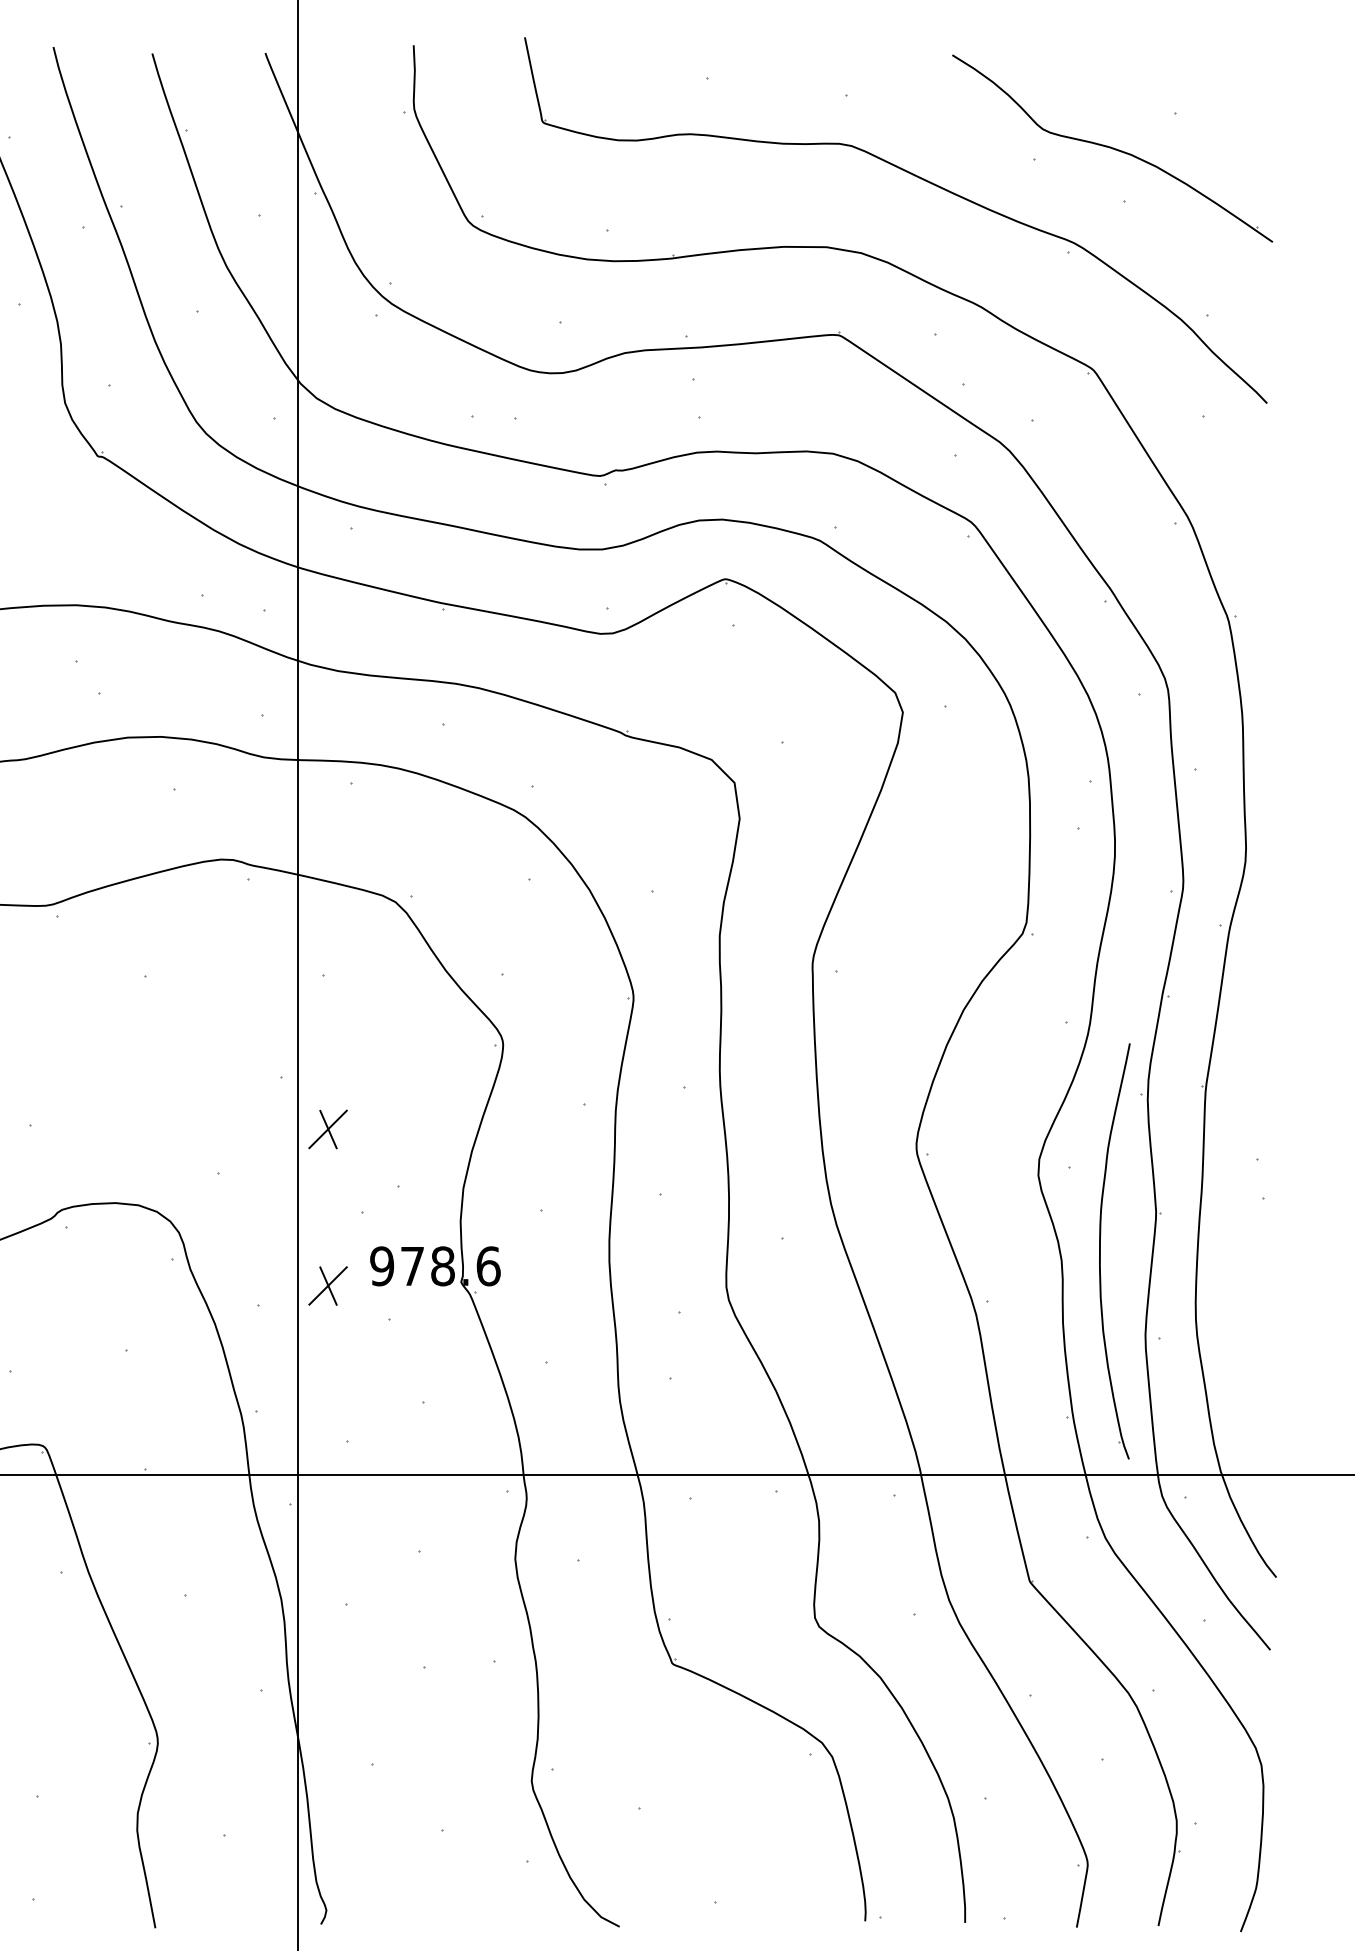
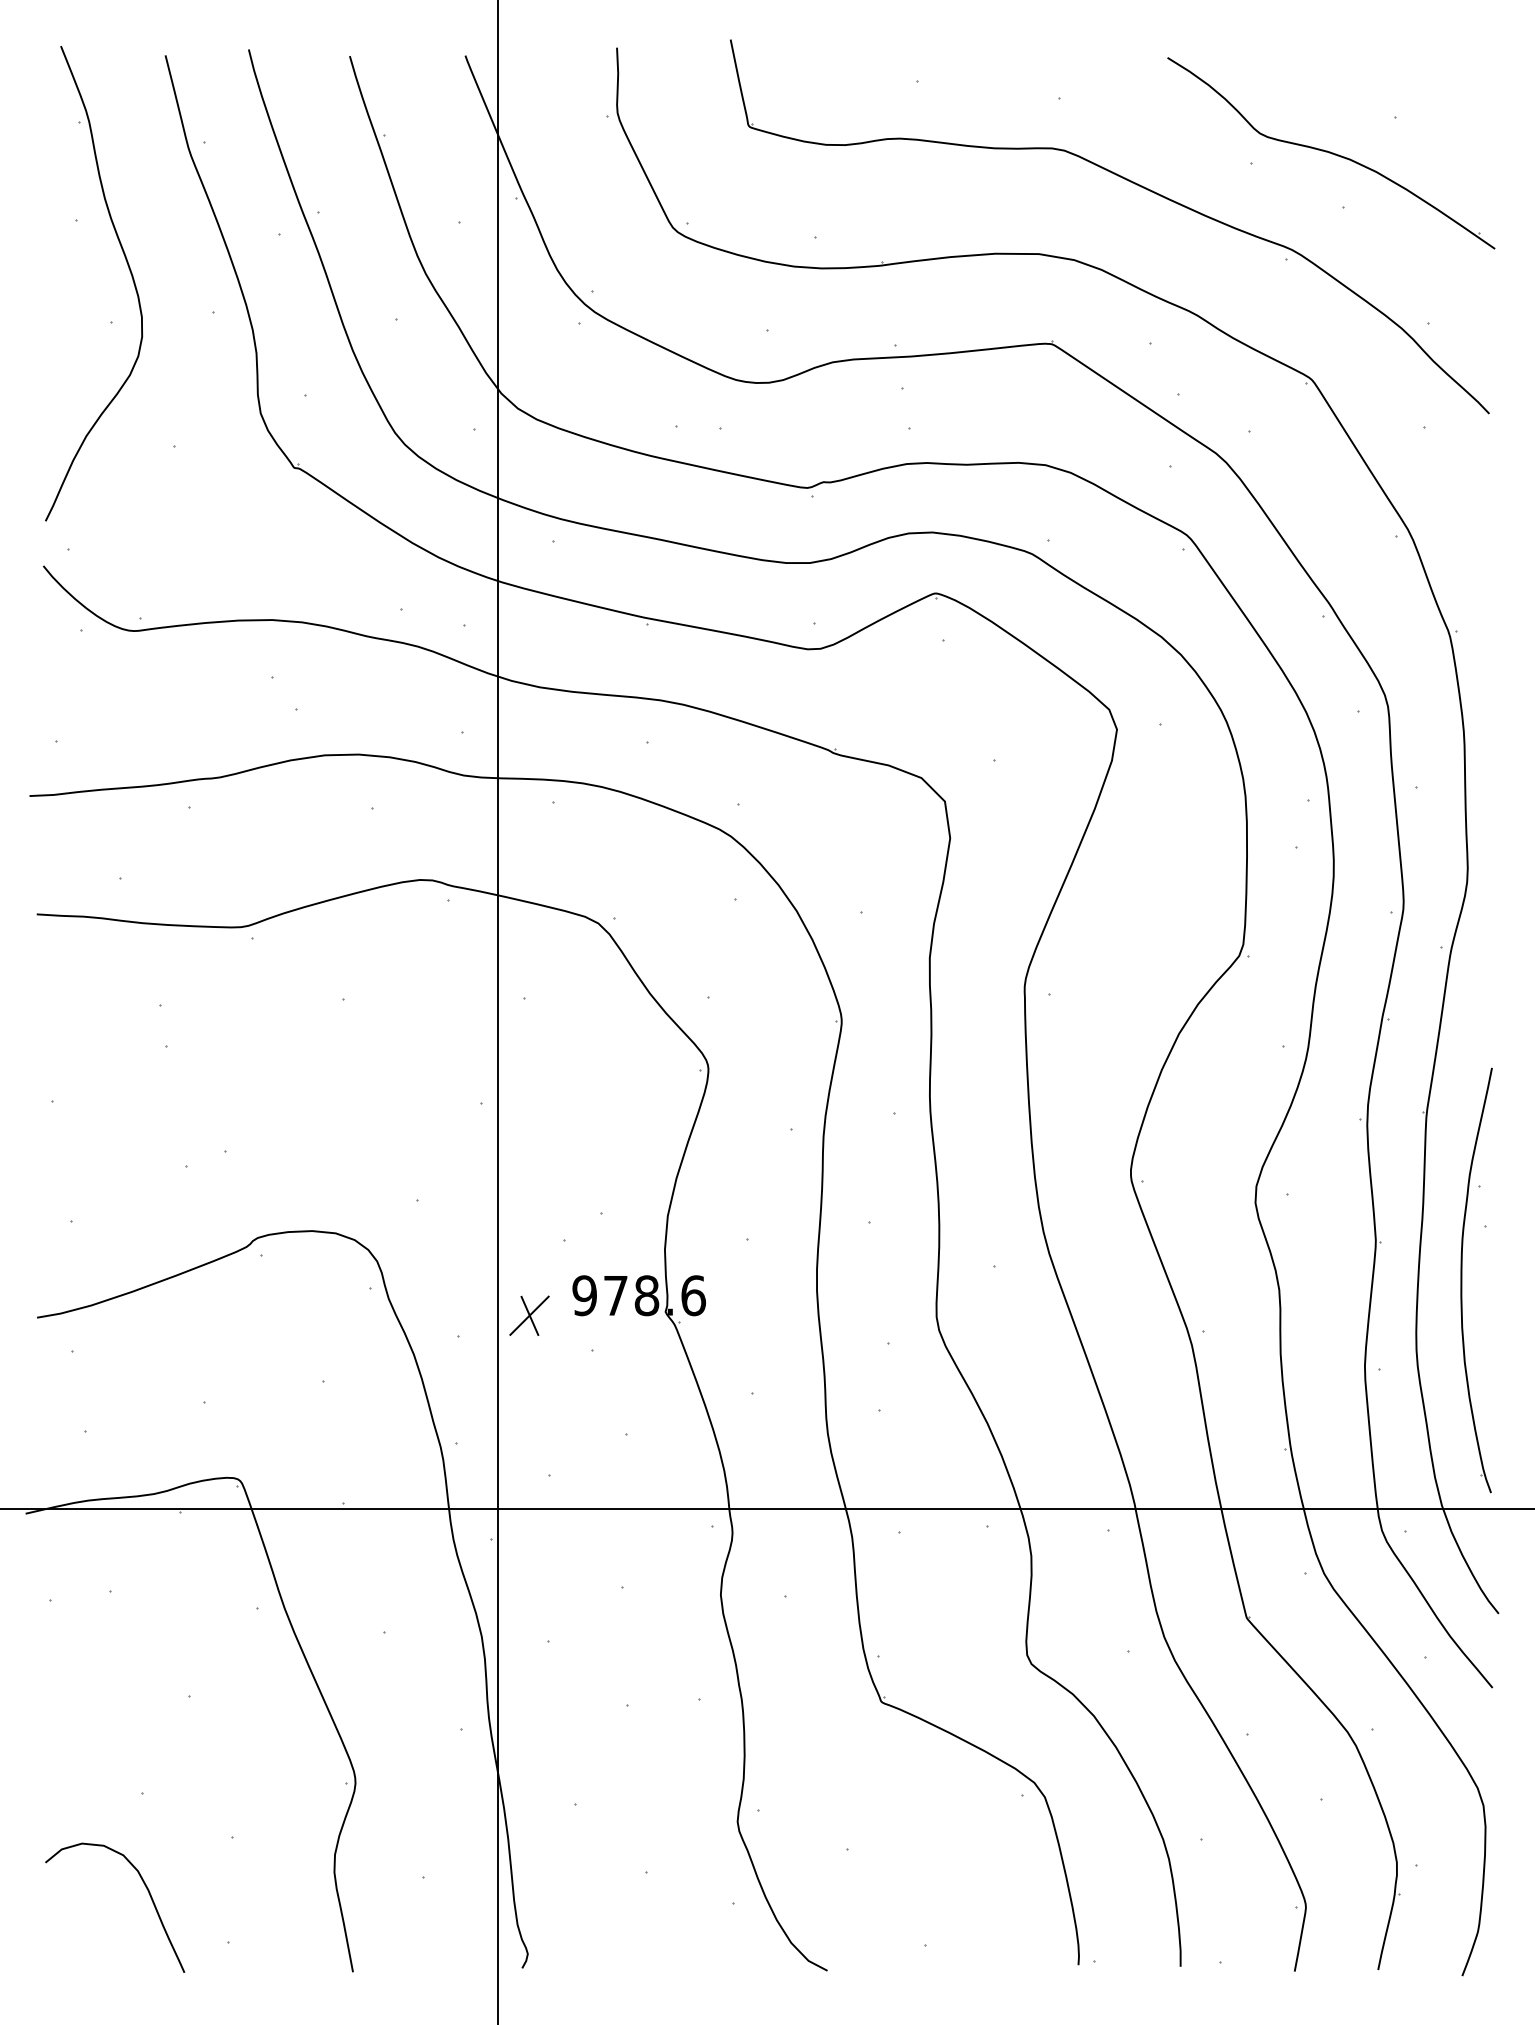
part: (328, 1129) -> (529, 1155), removed
part: (1101, 1251) -> (1462, 1280), moved

